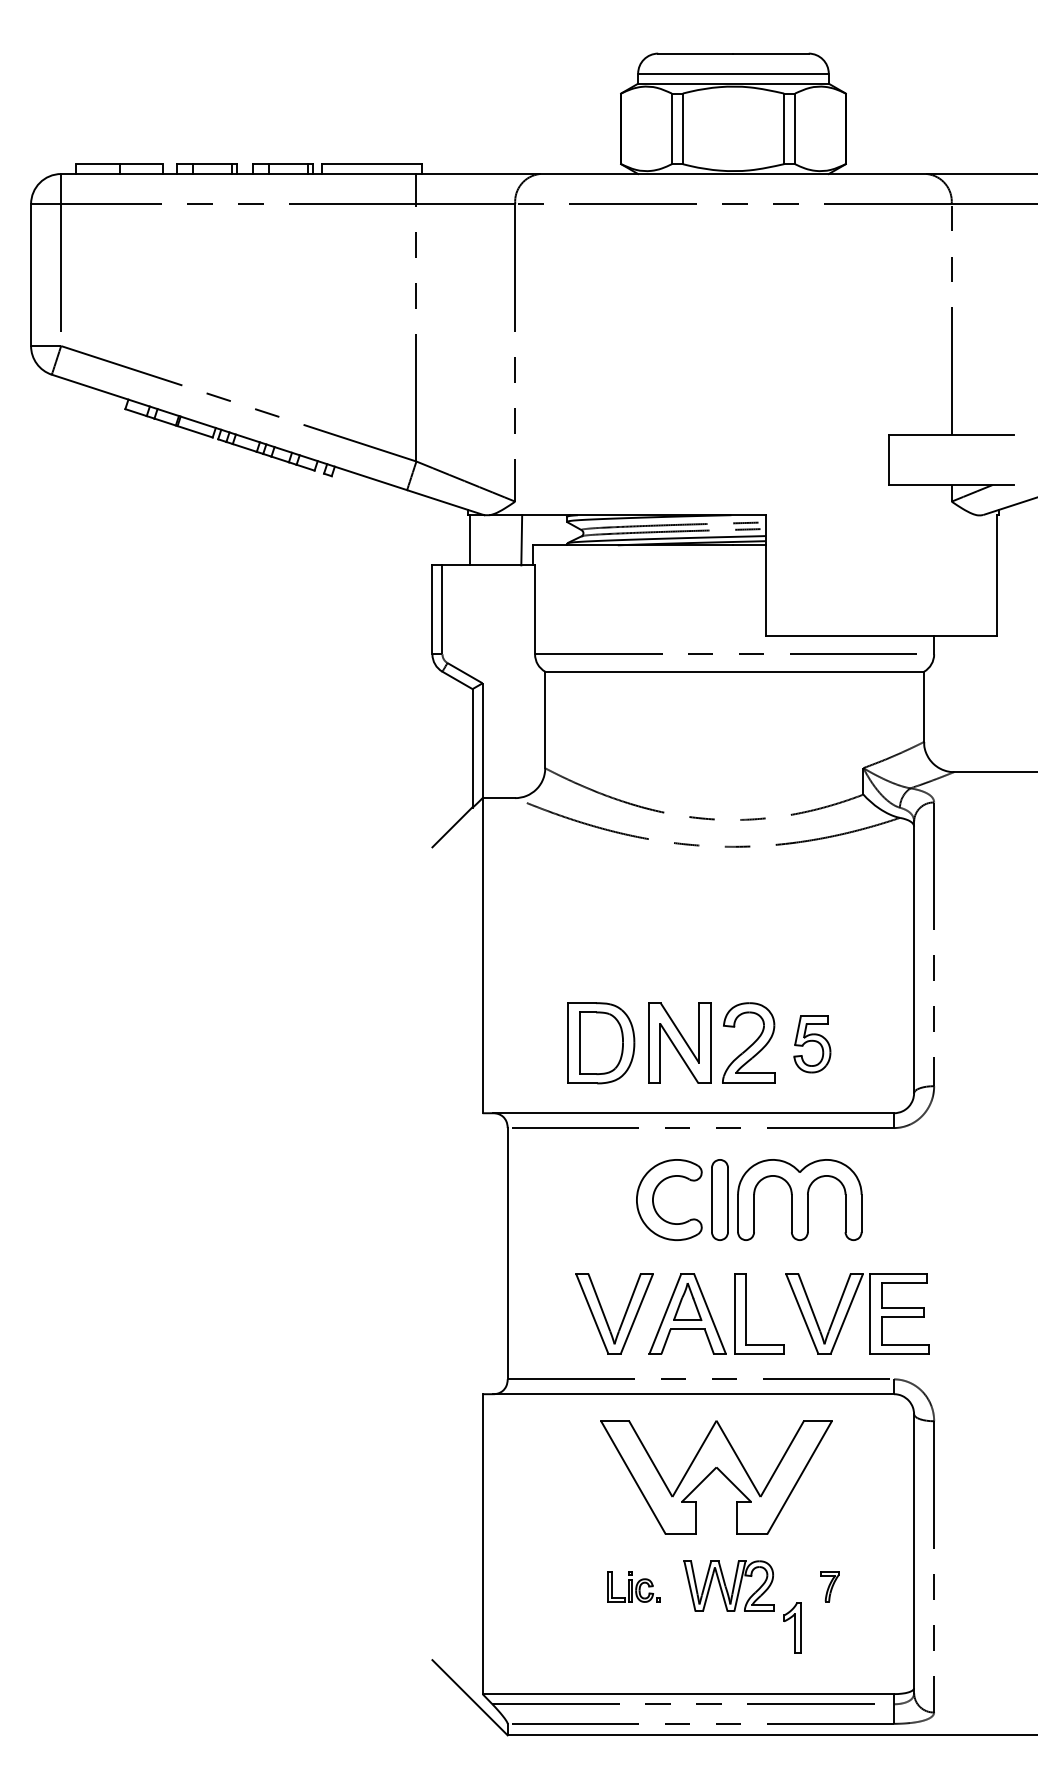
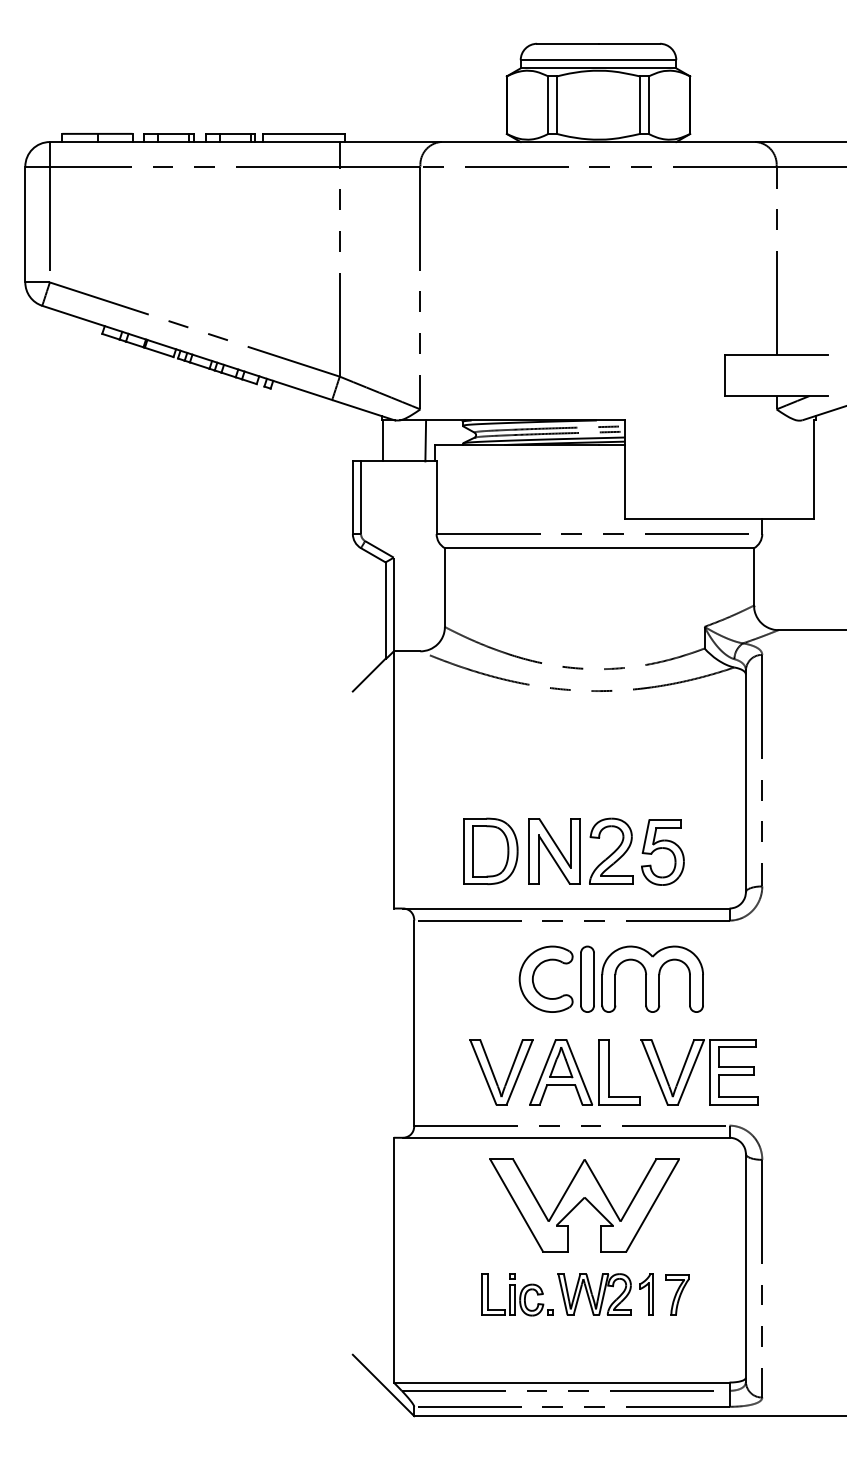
part: (811, 1044) -> (662, 852), size x1.43
part: (634, 1586) -> (517, 1294), size x1.67
part: (830, 1586) -> (677, 1294), size x1.67
part: (792, 1627) -> (646, 1294), moved

